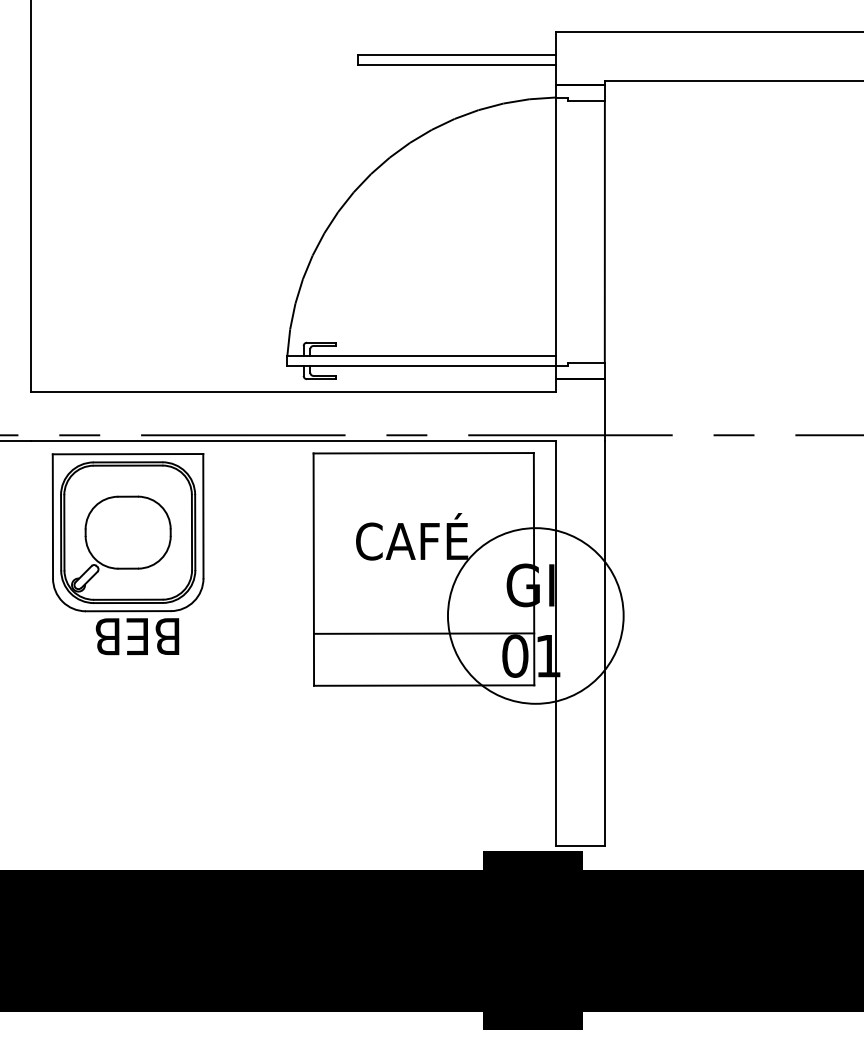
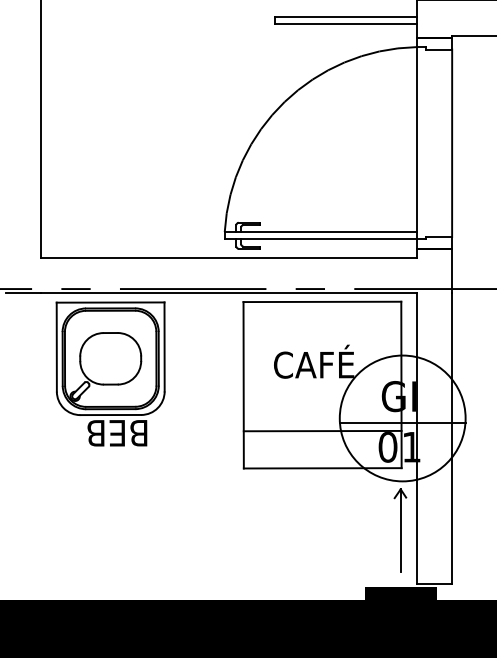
line: (535, 621) -> (402, 422), added
part: (532, 771) -> (400, 529), added

